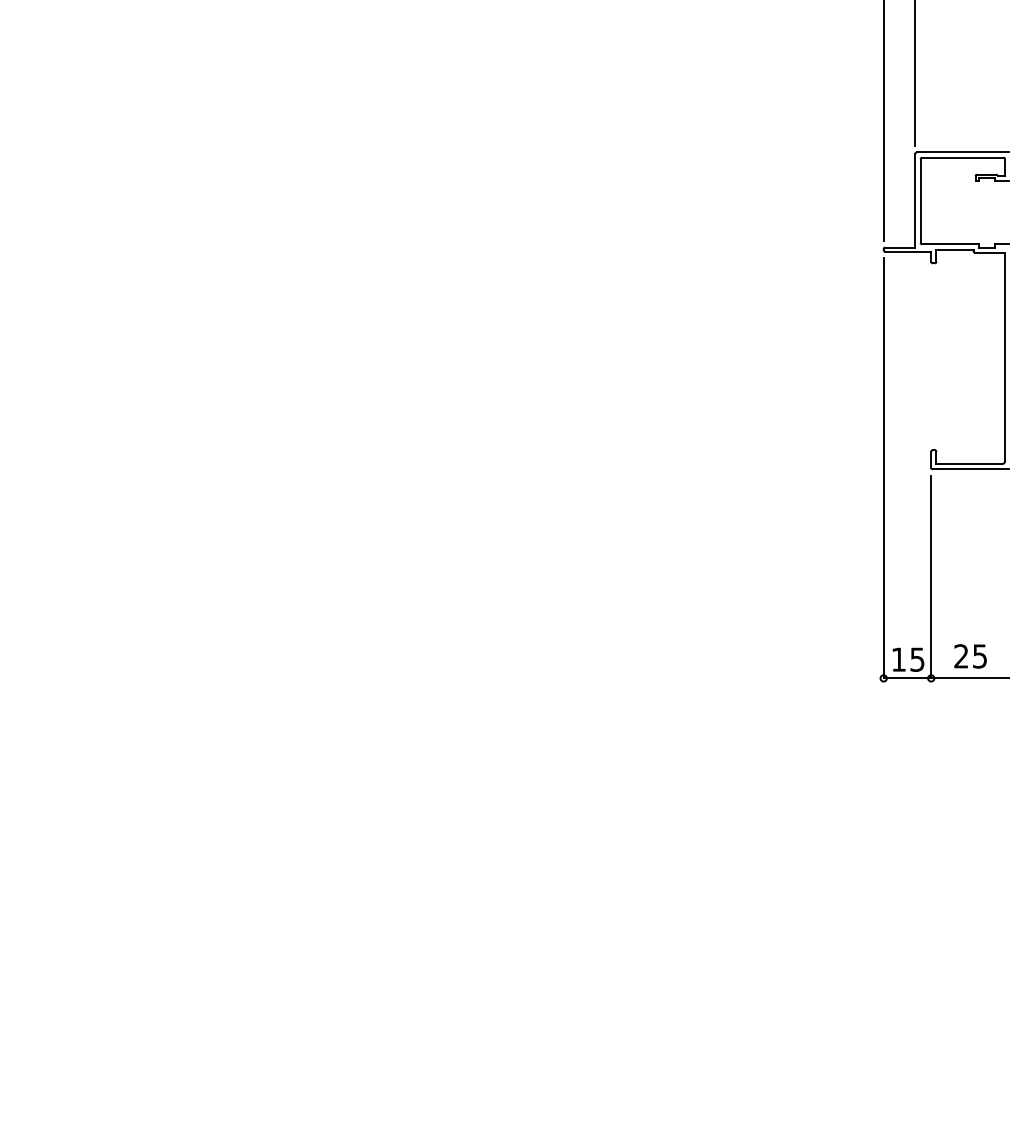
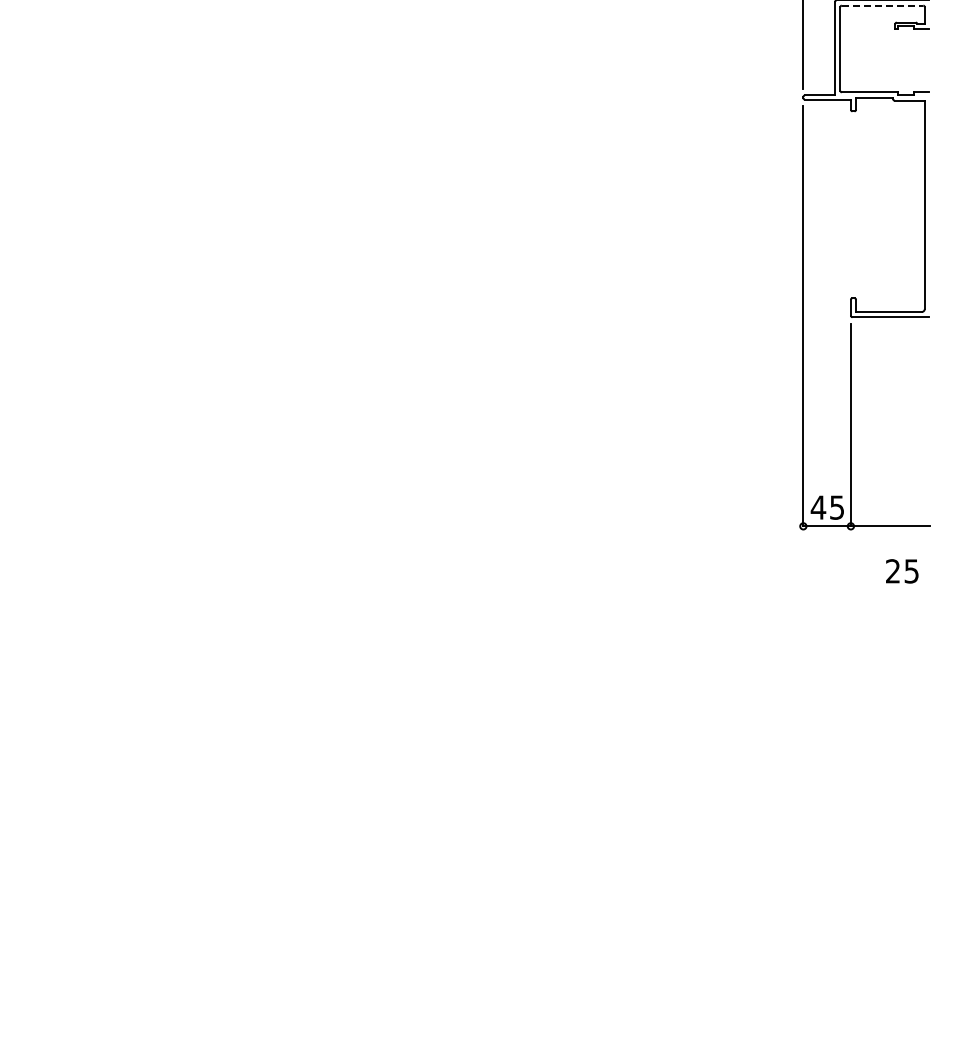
line: (962, 157) -> (882, 5), solid -> dashed
text: (970, 656) -> (902, 571), moved
text: (898, 659) -> (818, 507), 15 -> 45

